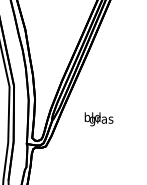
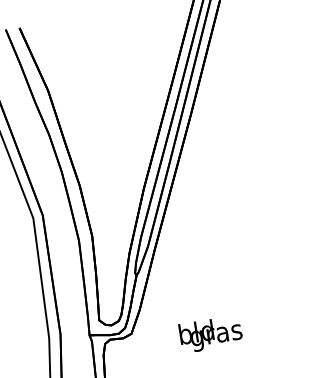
text: (98, 119) -> (209, 335), moved

